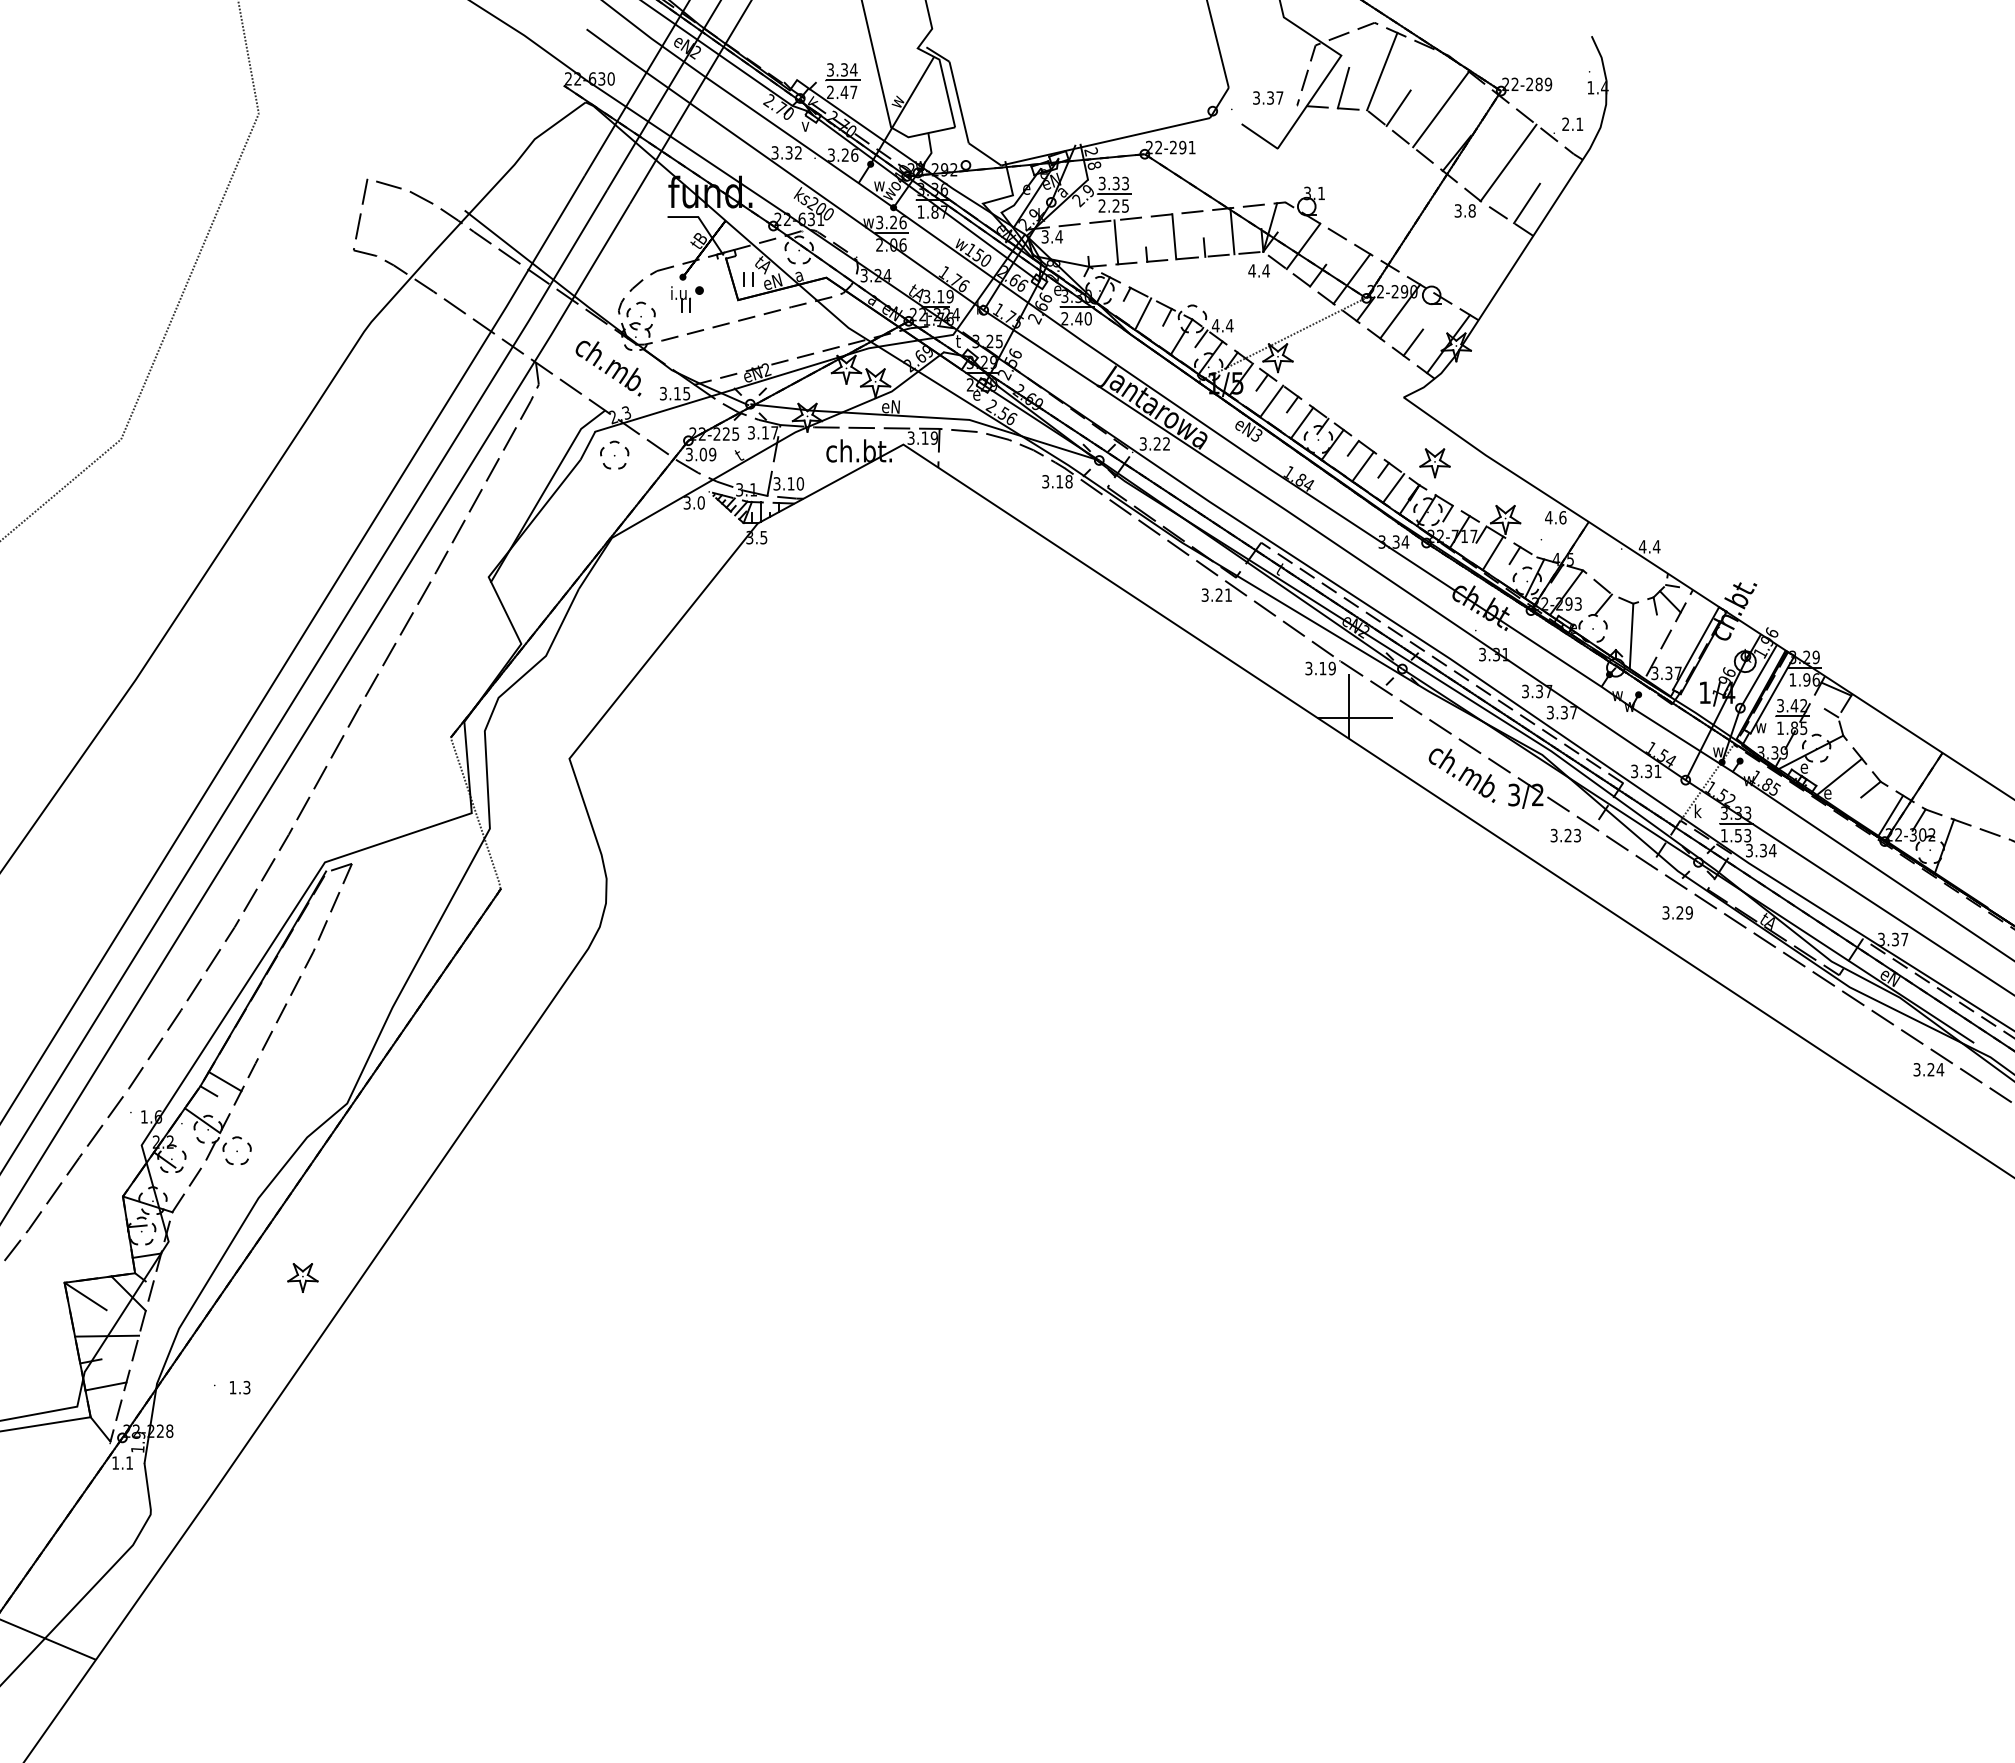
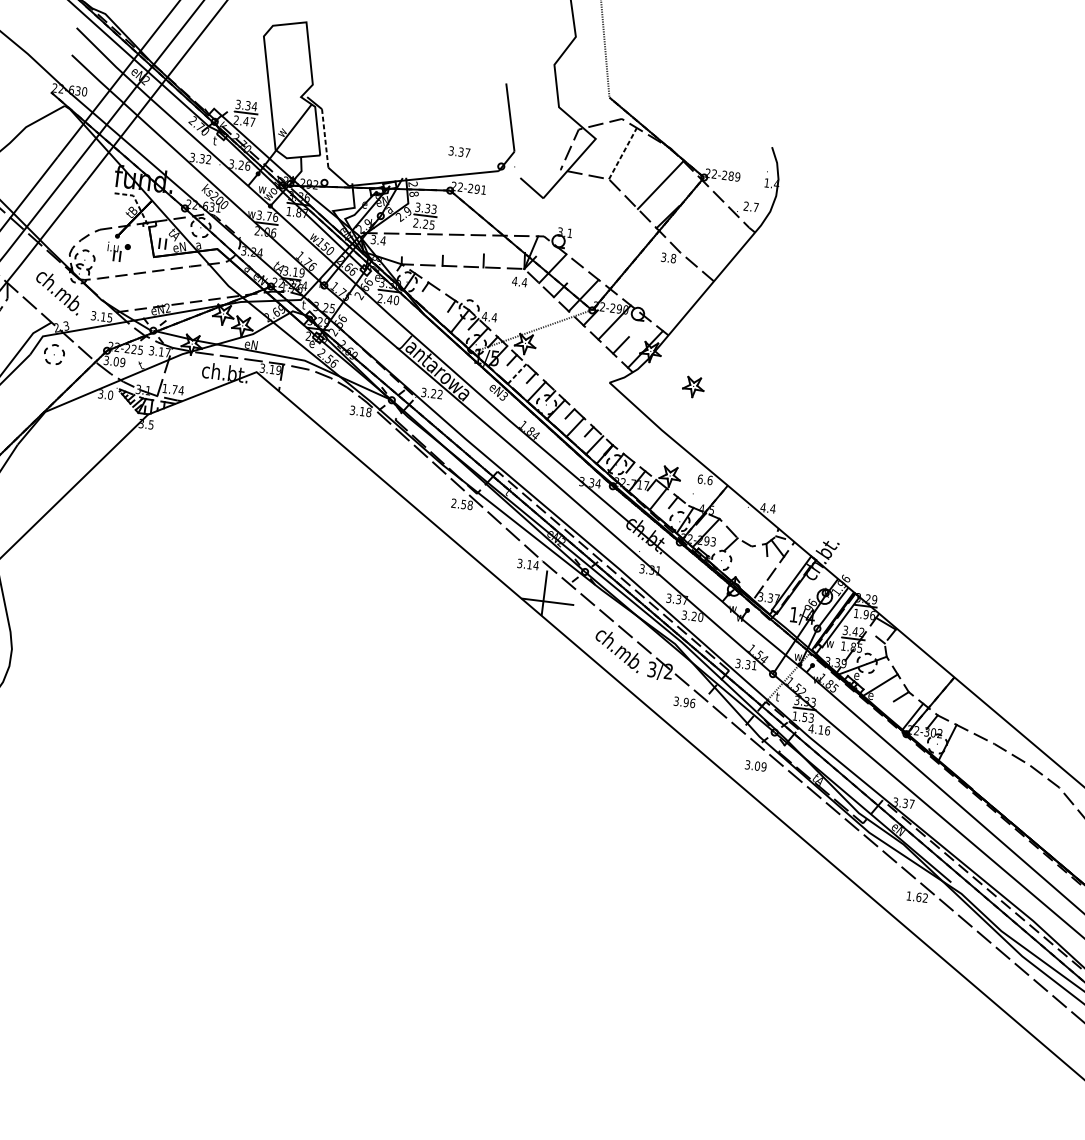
line: (1382, 71) -> (623, 153), solid -> dashed
line: (1343, 87) -> (594, 161), removed
text: (1268, 97) -> (459, 151), moved
line: (959, 102) -> (325, 138), solid -> dashed
line: (1398, 108) -> (631, 180), removed
text: (1579, 123) -> (755, 206), 2.1 -> 2.7
text: (805, 125) -> (216, 141), v -> t
line: (1508, 162) -> (703, 227), removed
line: (1527, 203) -> (712, 258), removed
line: (702, 222) -> (135, 199), solid -> dashed
text: (893, 222) -> (269, 216), 3.26 -> 3.76
line: (1232, 231) -> (504, 252), removed
line: (1174, 236) -> (463, 250), removed
line: (1116, 242) -> (422, 249), removed
line: (1143, 313) -> (435, 301), removed
line: (1271, 401) -> (517, 374), solid -> dashed
part: (1434, 463) -> (693, 387), moved
text: (788, 483) -> (173, 389), 3.10 -> 1.74
text: (1548, 517) -> (700, 479), 4.6 -> 6.6
text: (1216, 594) -> (461, 503), 3.21 -> 2.58
line: (1631, 635) -> (747, 568), removed
text: (1332, 668) -> (536, 565), 3.19 -> 3.14
text: (1569, 712) -> (697, 616), 3.37 -> 3.20
text: (1697, 811) -> (778, 696), k -> t
text: (1572, 835) -> (689, 702), 3.23 -> 3.96
text: (1760, 850) -> (819, 729), 3.34 -> 4.16
text: (1679, 912) -> (757, 765), 3.29 -> 3.09
text: (1928, 1069) -> (917, 896), 3.24 -> 1.62

